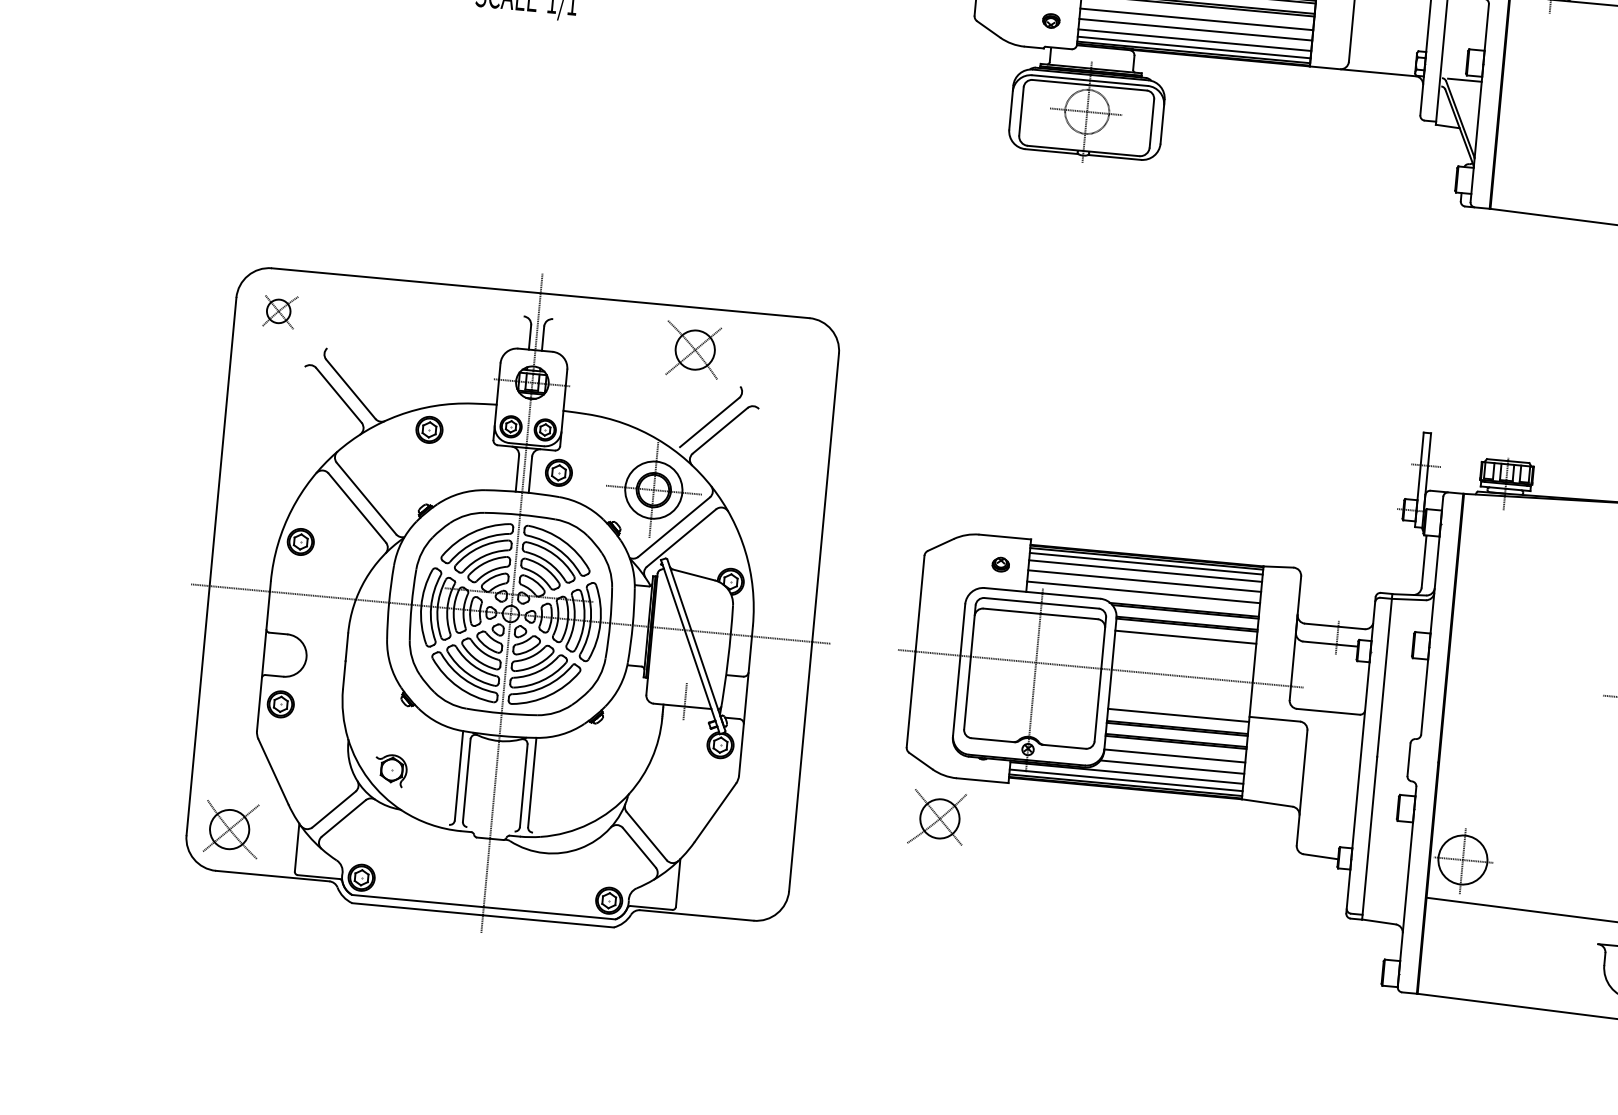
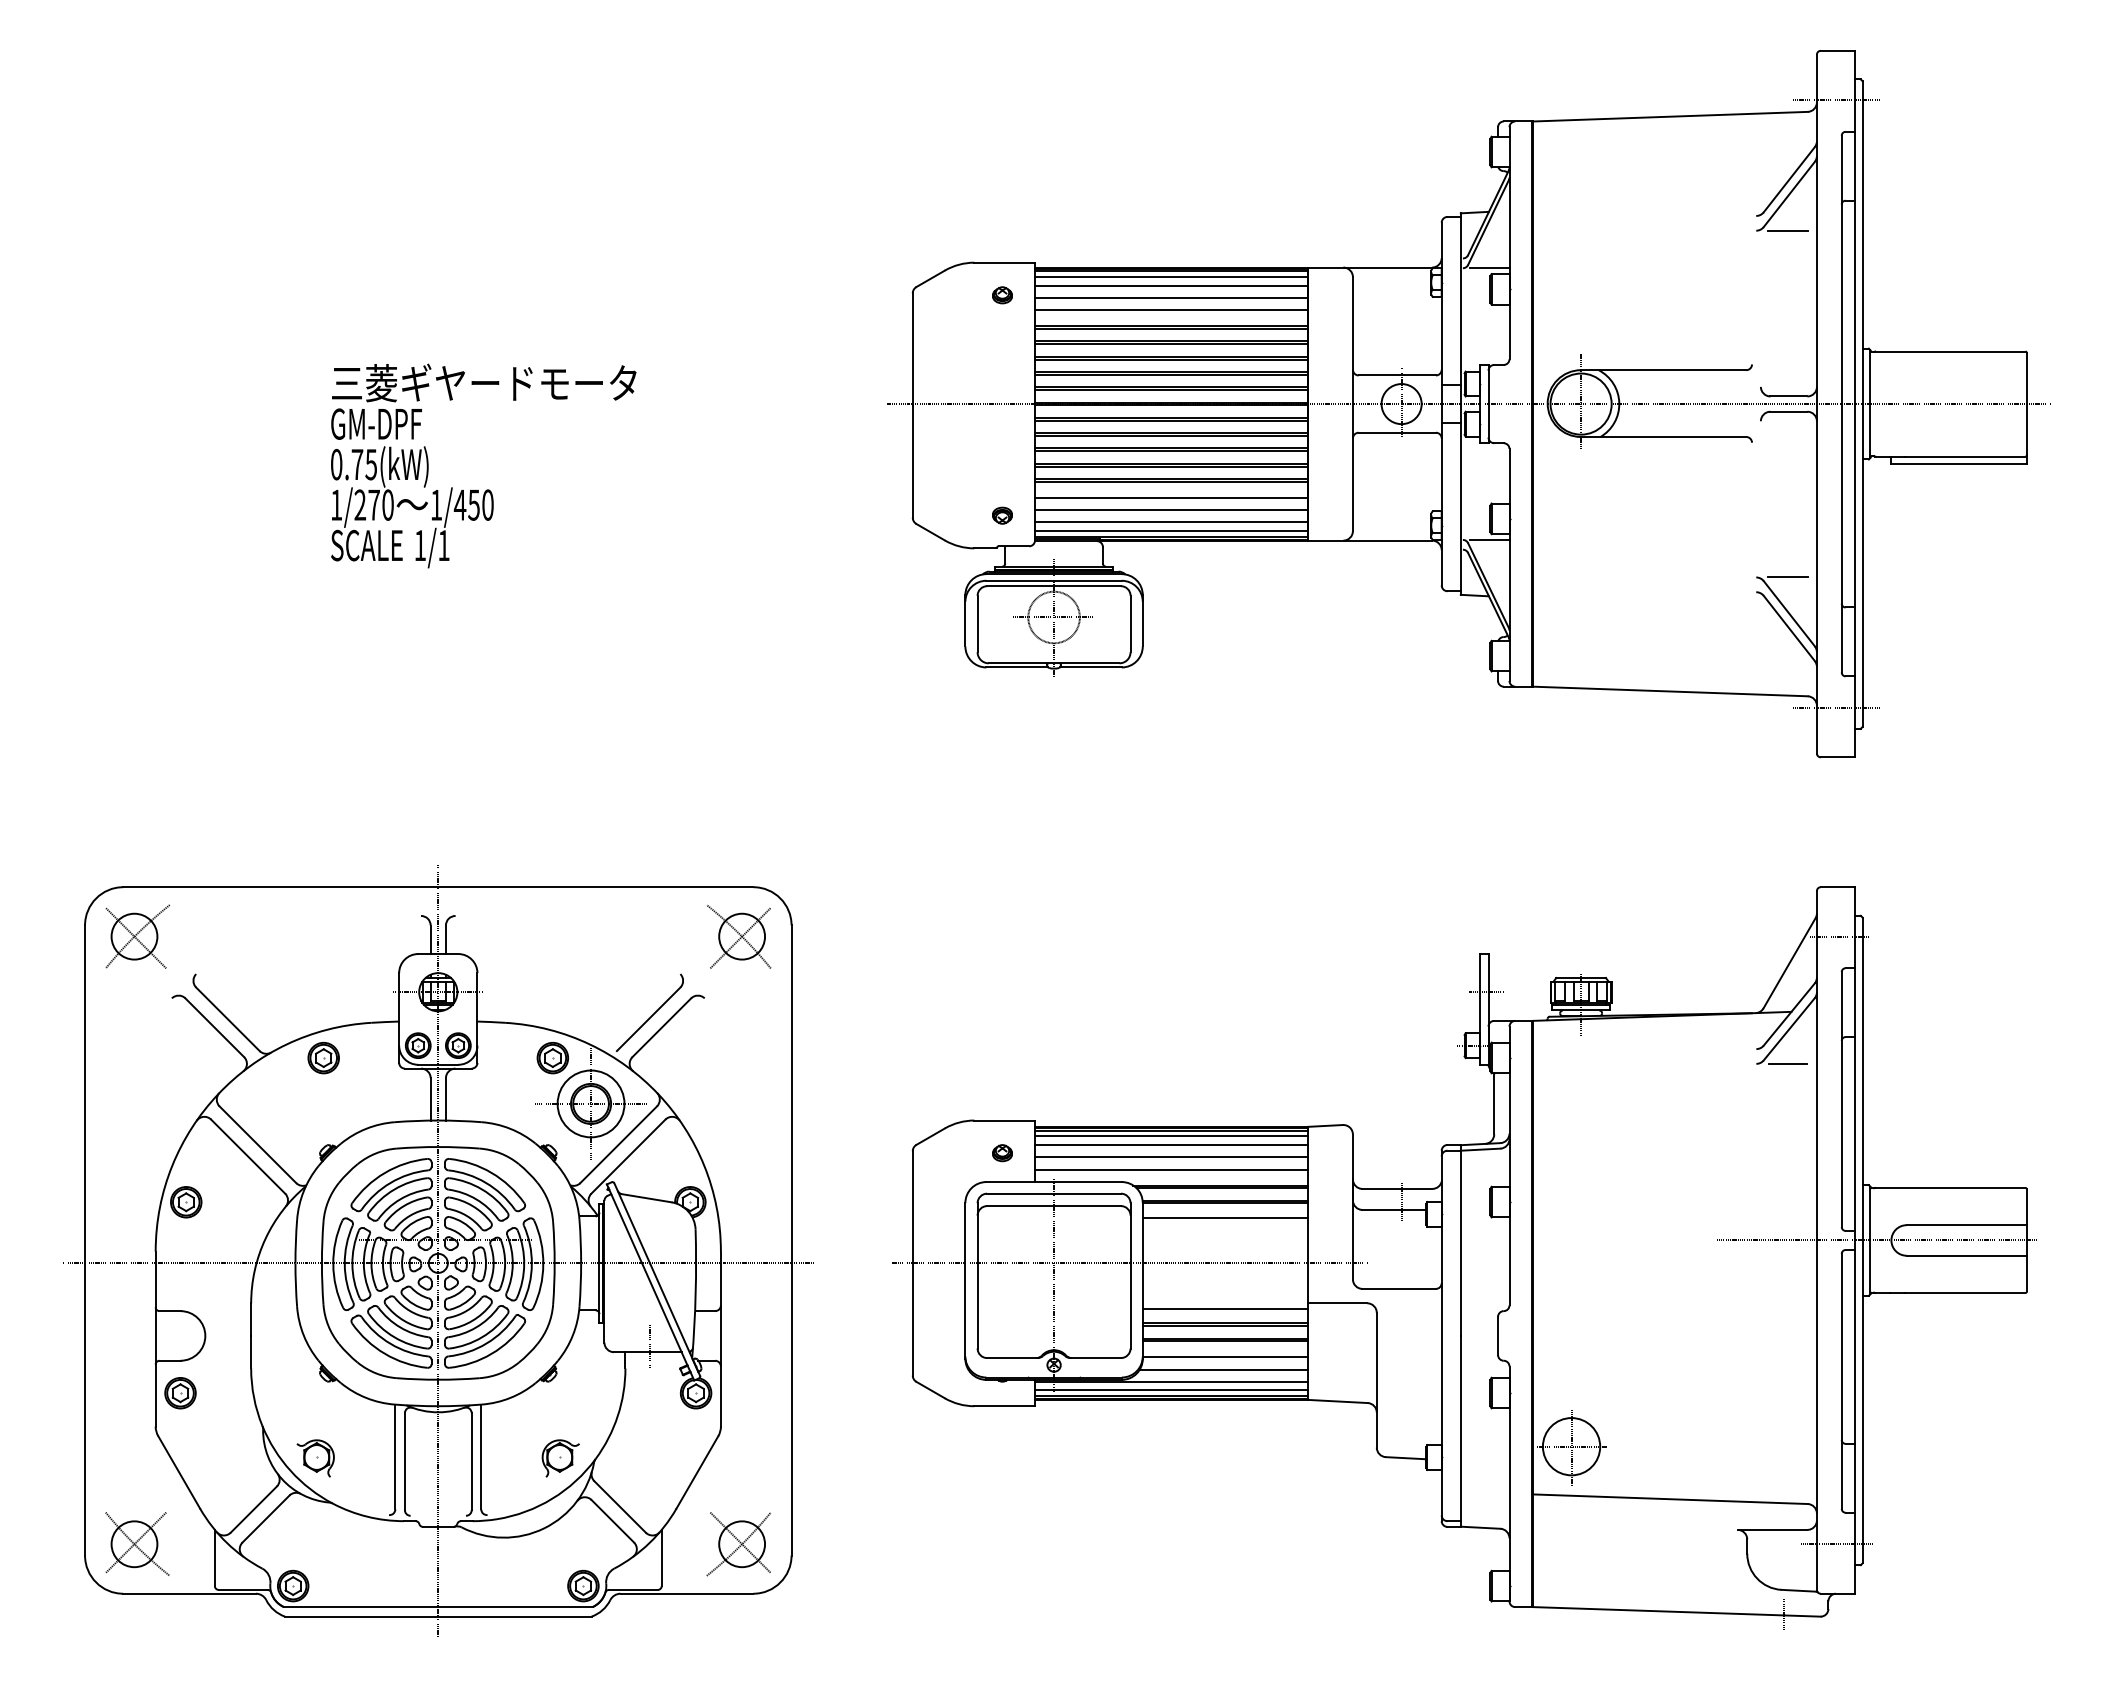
part: (280, 311) -> (137, 936), size x1.67
part: (692, 349) -> (738, 936), moved
part: (558, 473) -> (552, 1058), moved
part: (599, 790) -> (560, 1458), added
part: (936, 818) -> (738, 1544), moved

